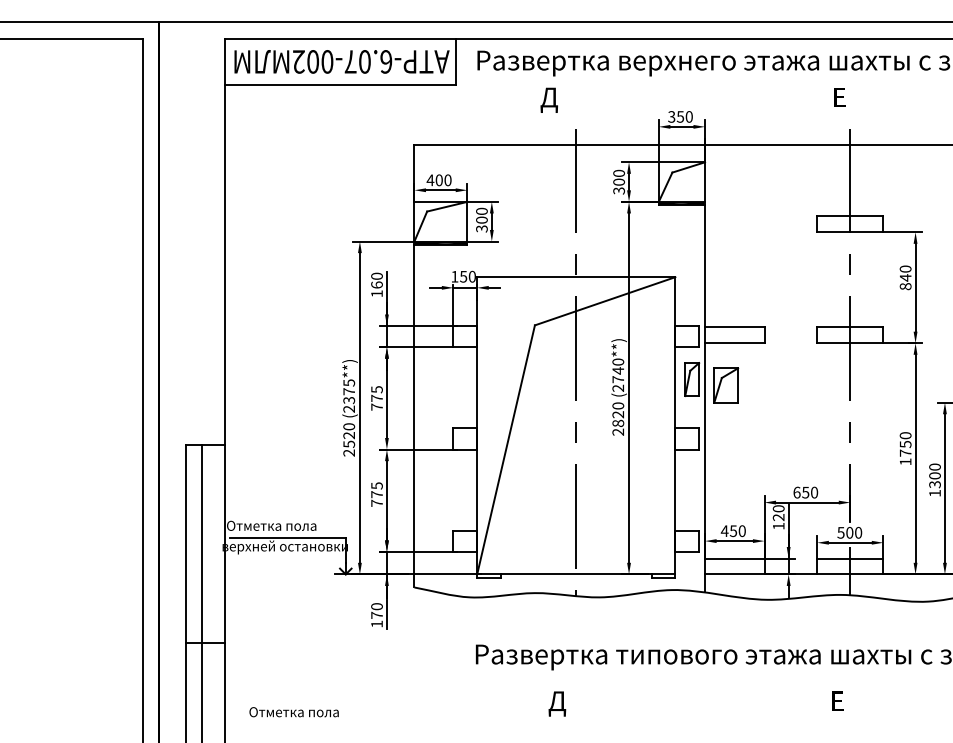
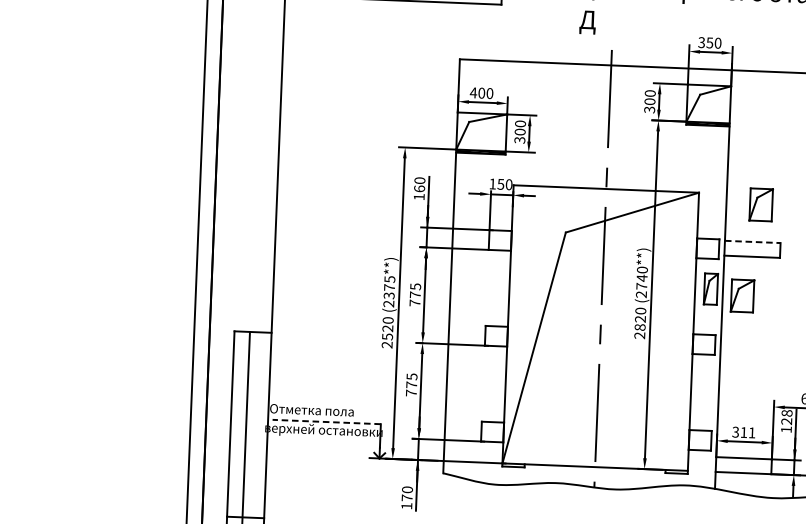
part: (742, 287) -> (761, 204), added
line: (734, 327) -> (752, 242), solid -> dashed
text: (778, 508) -> (786, 413), 120 -> 128
text: (732, 531) -> (742, 432), 450 -> 311
line: (287, 537) -> (326, 421), solid -> dashed

